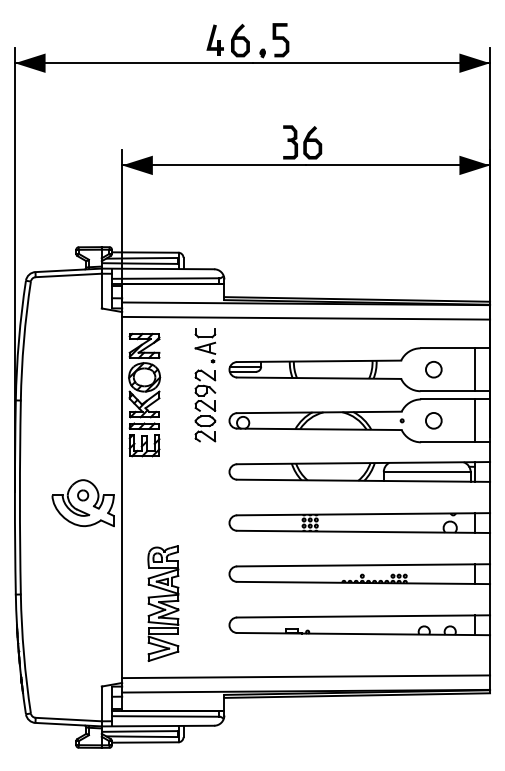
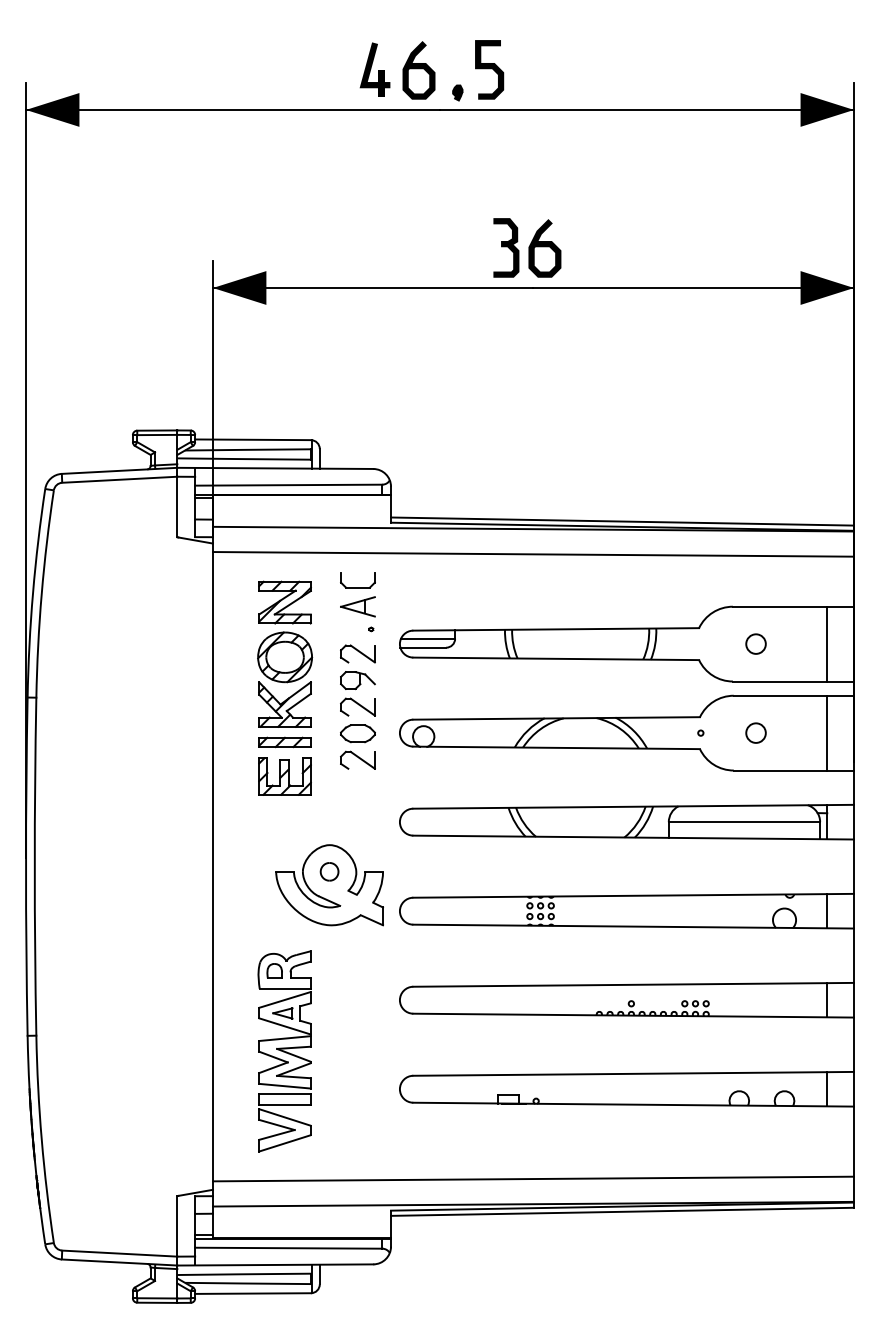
circle: (433, 369) -> (755, 643), size x0.71
part: (144, 394) -> (284, 687), moved
circle: (433, 420) -> (755, 732), size x0.71
part: (82, 503) -> (328, 885), moved

